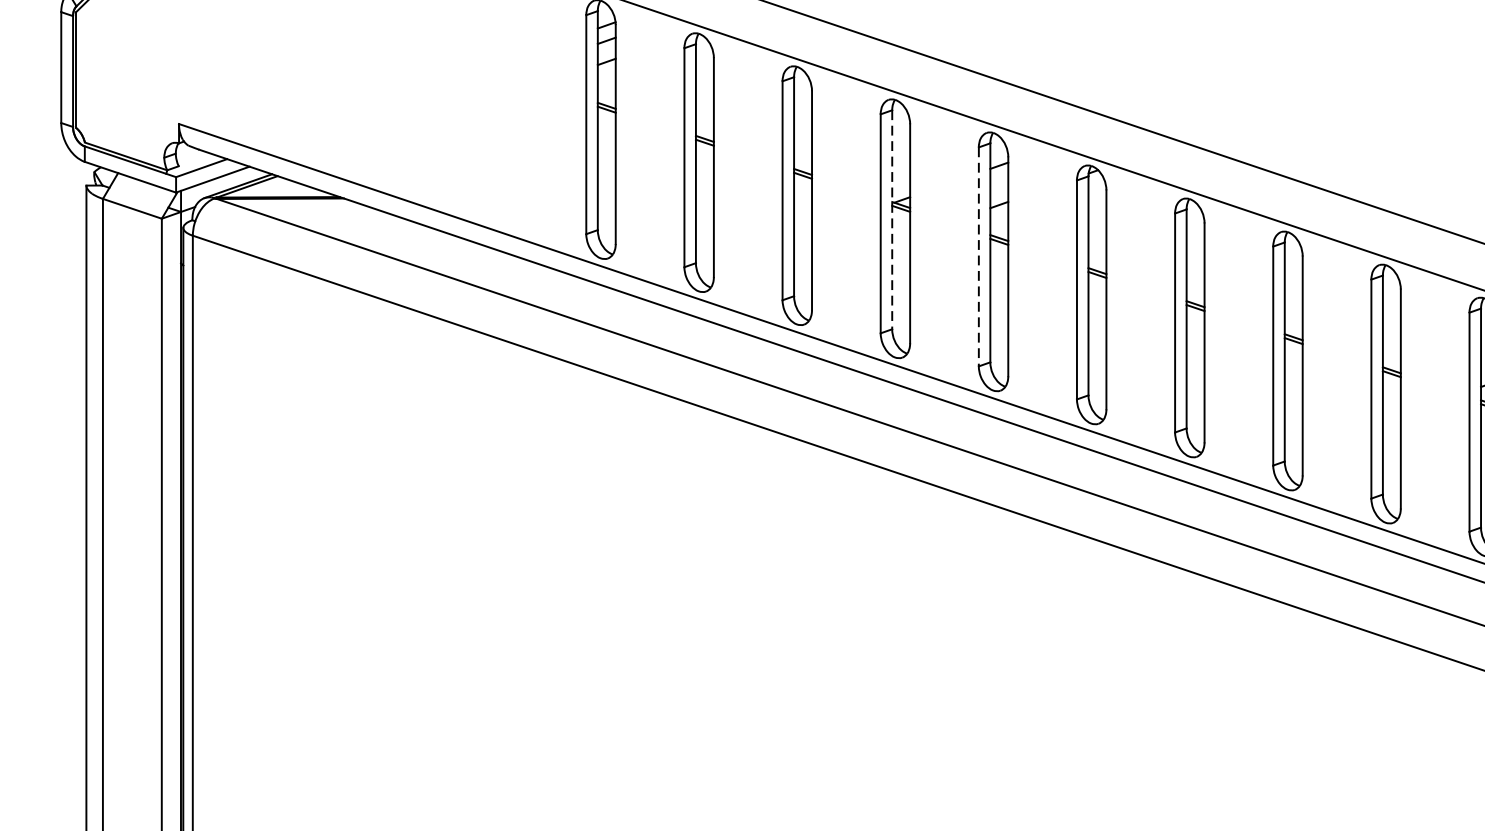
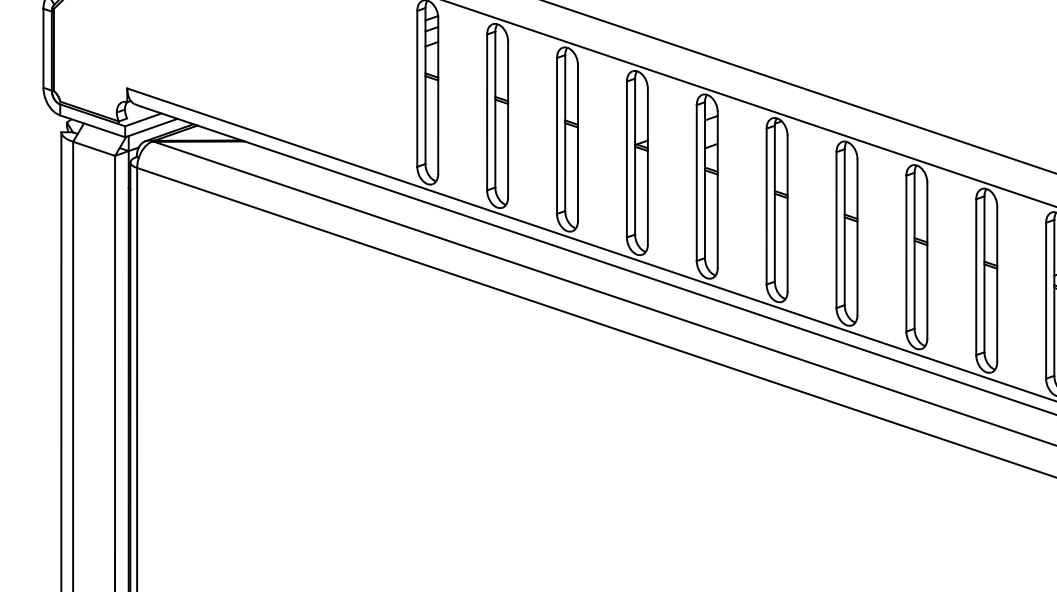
line: (892, 219) -> (635, 156), dashed -> solid
line: (978, 257) -> (696, 183), dashed -> solid

